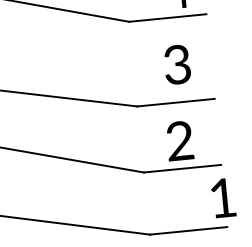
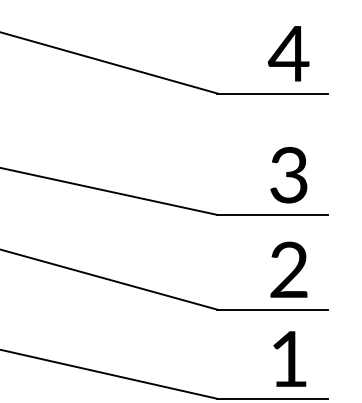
text: (177, 64) -> (288, 175), moved
text: (179, 140) -> (288, 269), moved
text: (223, 197) -> (289, 358), moved

